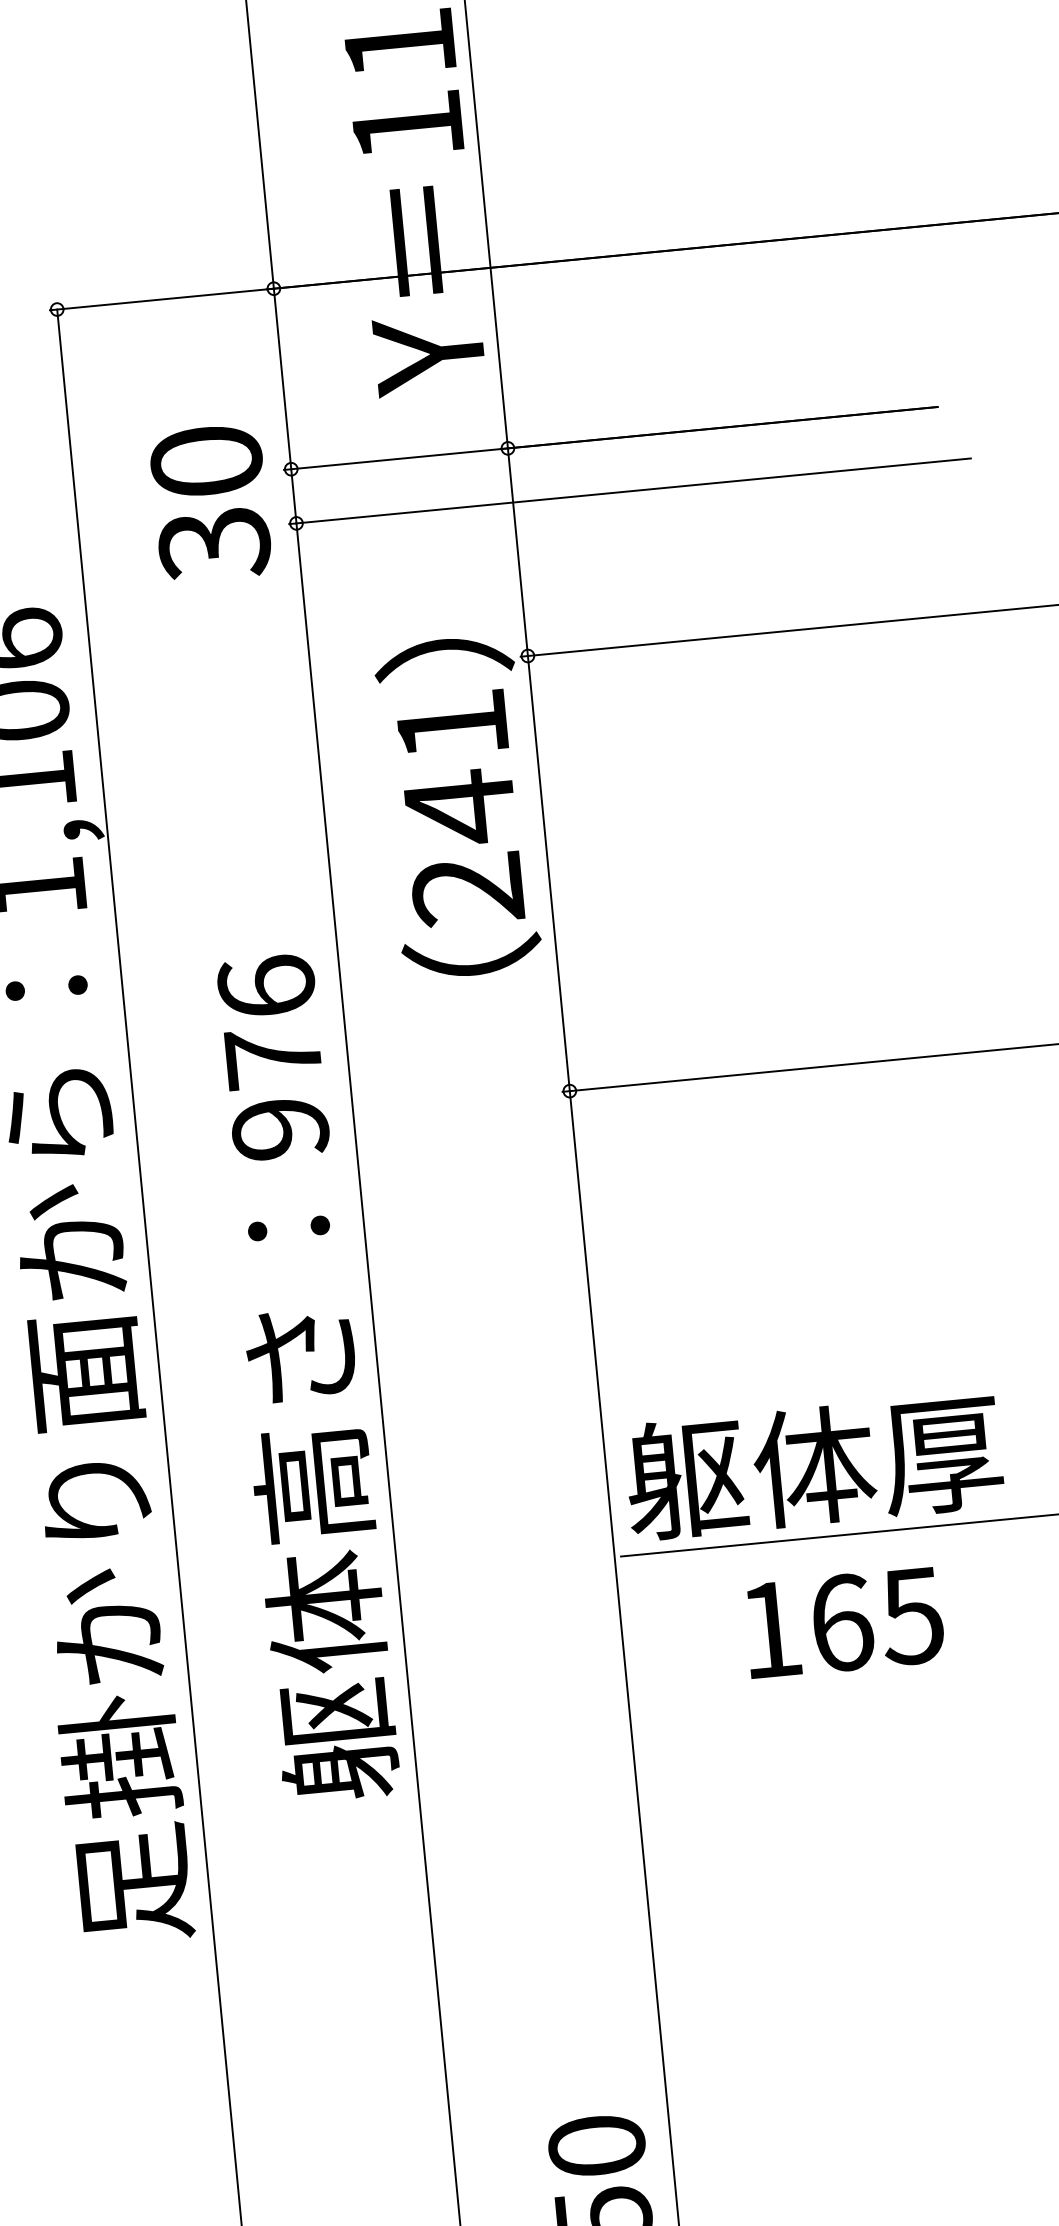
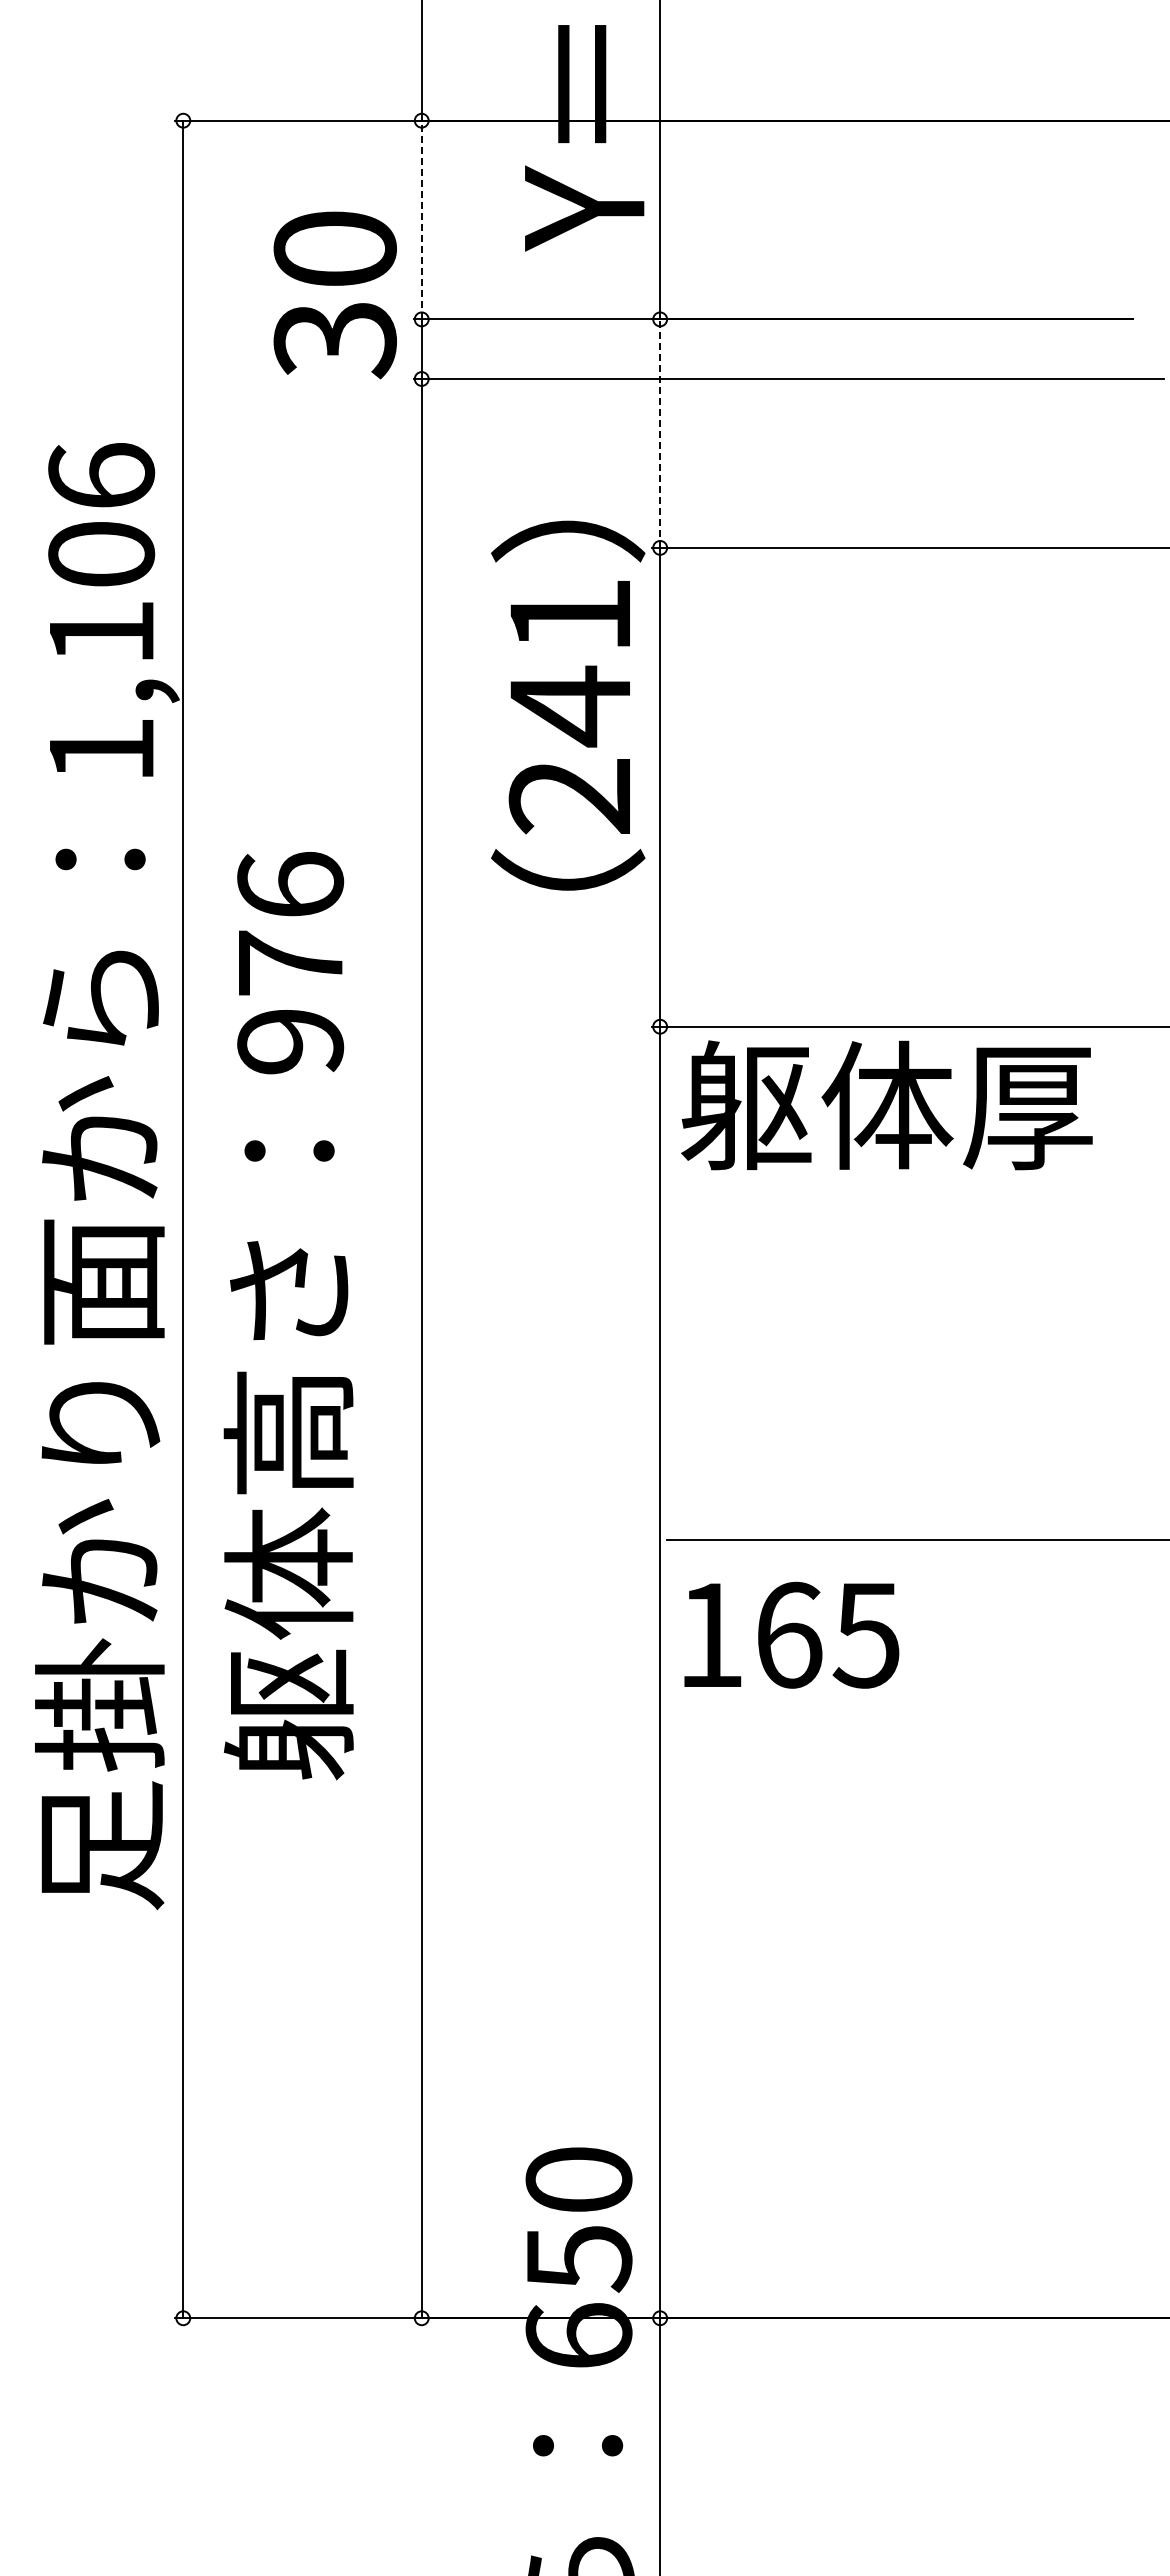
line: (282, 378) -> (421, 219), solid -> dashed
text: (209, 503) -> (334, 295), moved
line: (518, 552) -> (660, 433), solid -> dashed
text: (302, 1378) -> (288, 1316), moved
text: (813, 1466) -> (886, 1105), moved
text: (844, 1622) -> (791, 1634), moved

